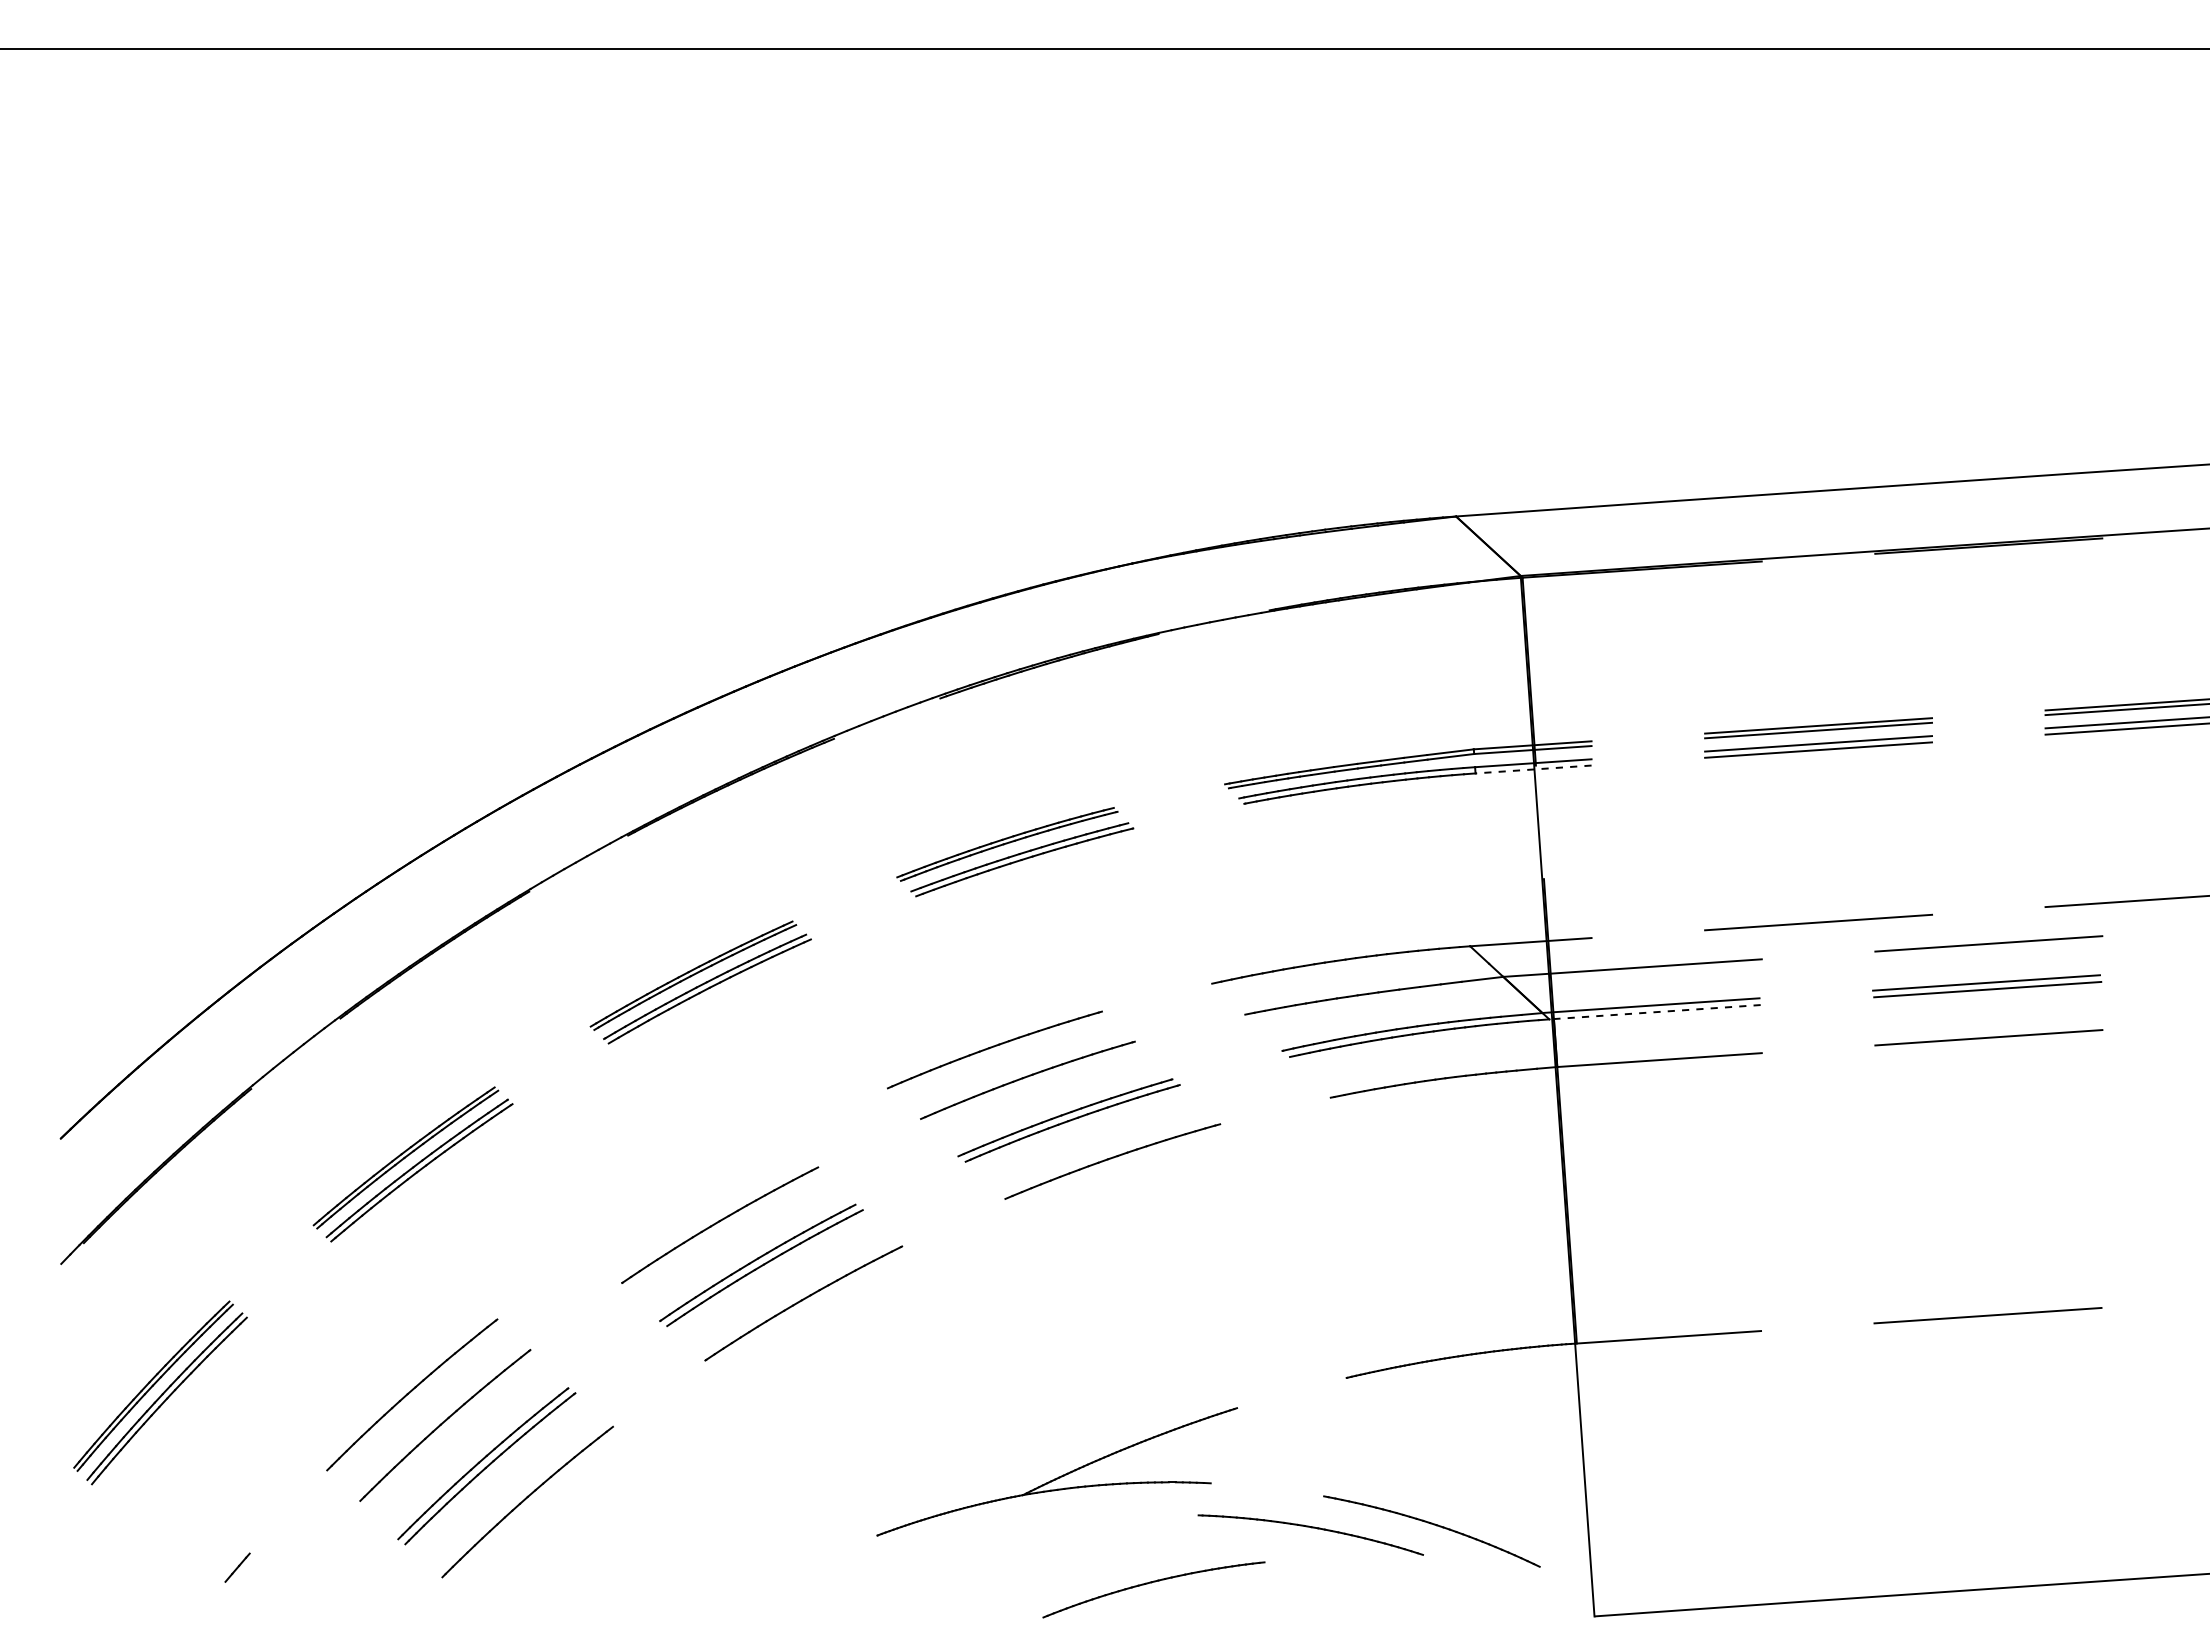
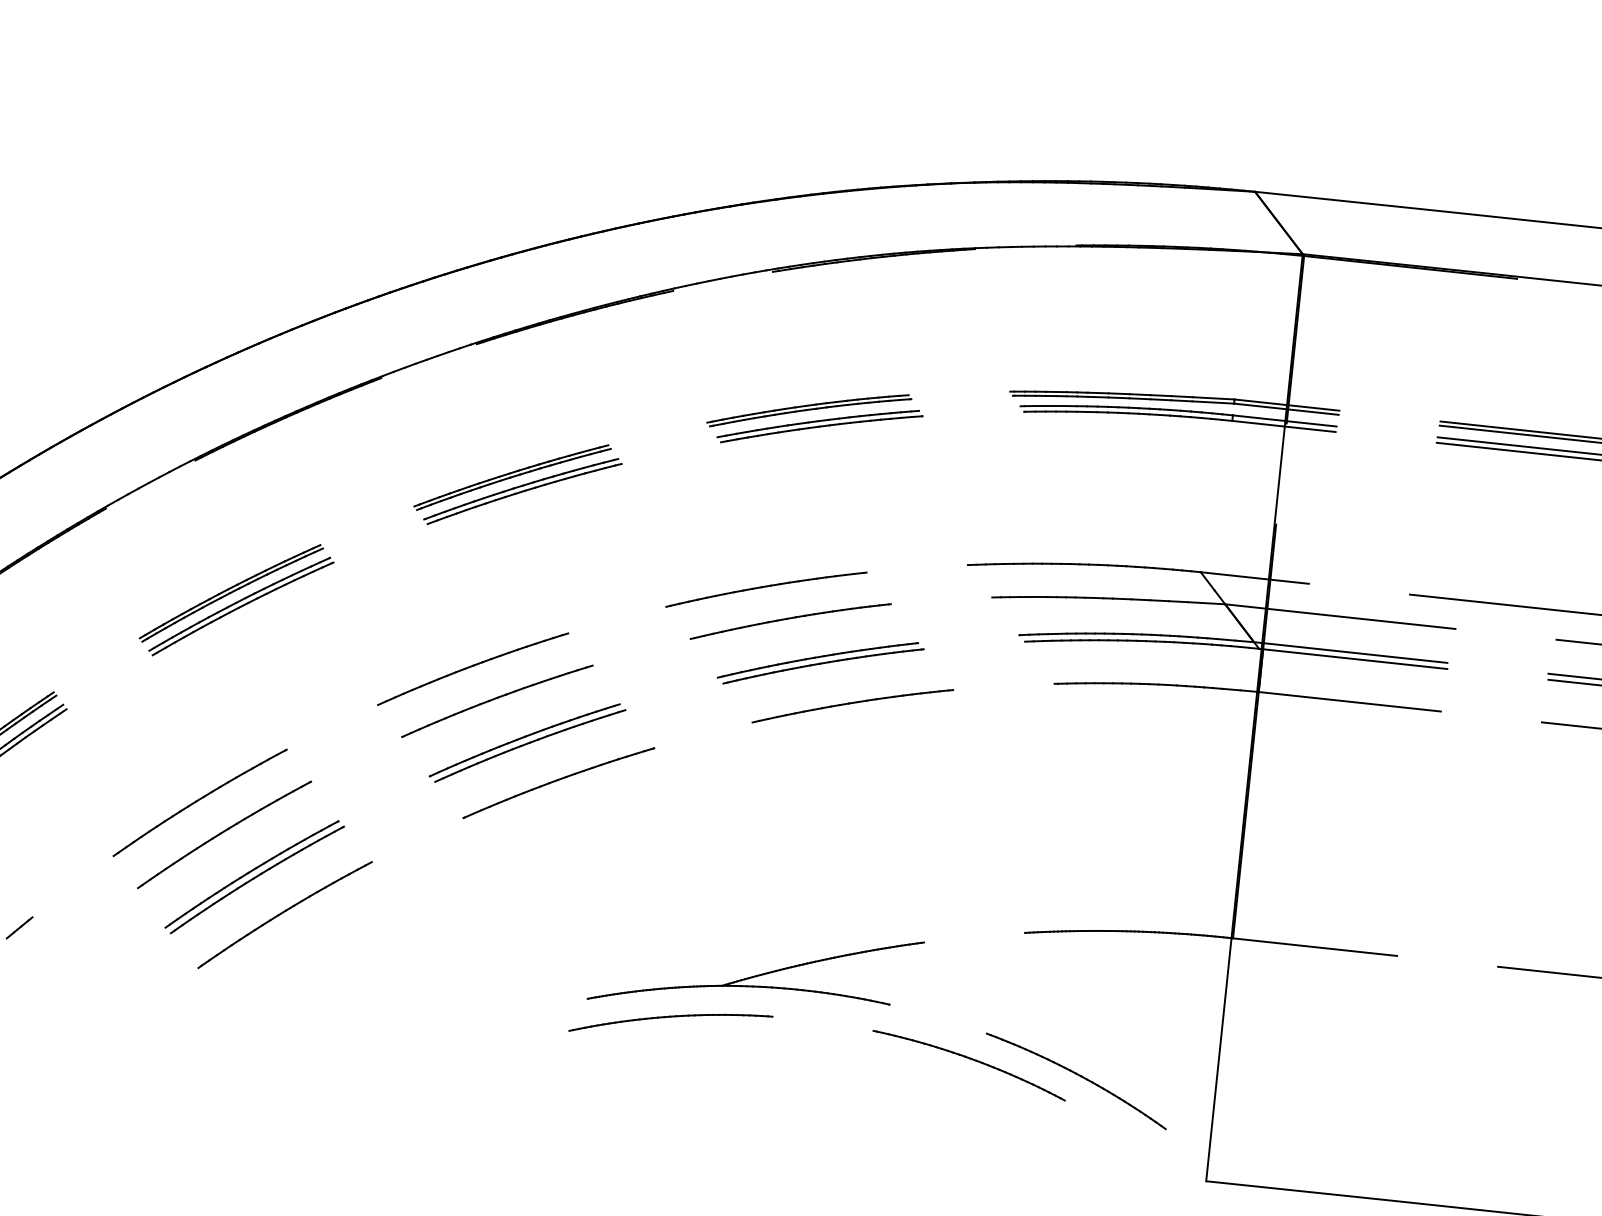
line: (1533, 769) -> (1283, 426), dashed -> solid
line: (1655, 1012) -> (1353, 659), dashed -> solid
part: (686, 1194) -> (472, 669), added
part: (1151, 1583) -> (669, 1017), moved

